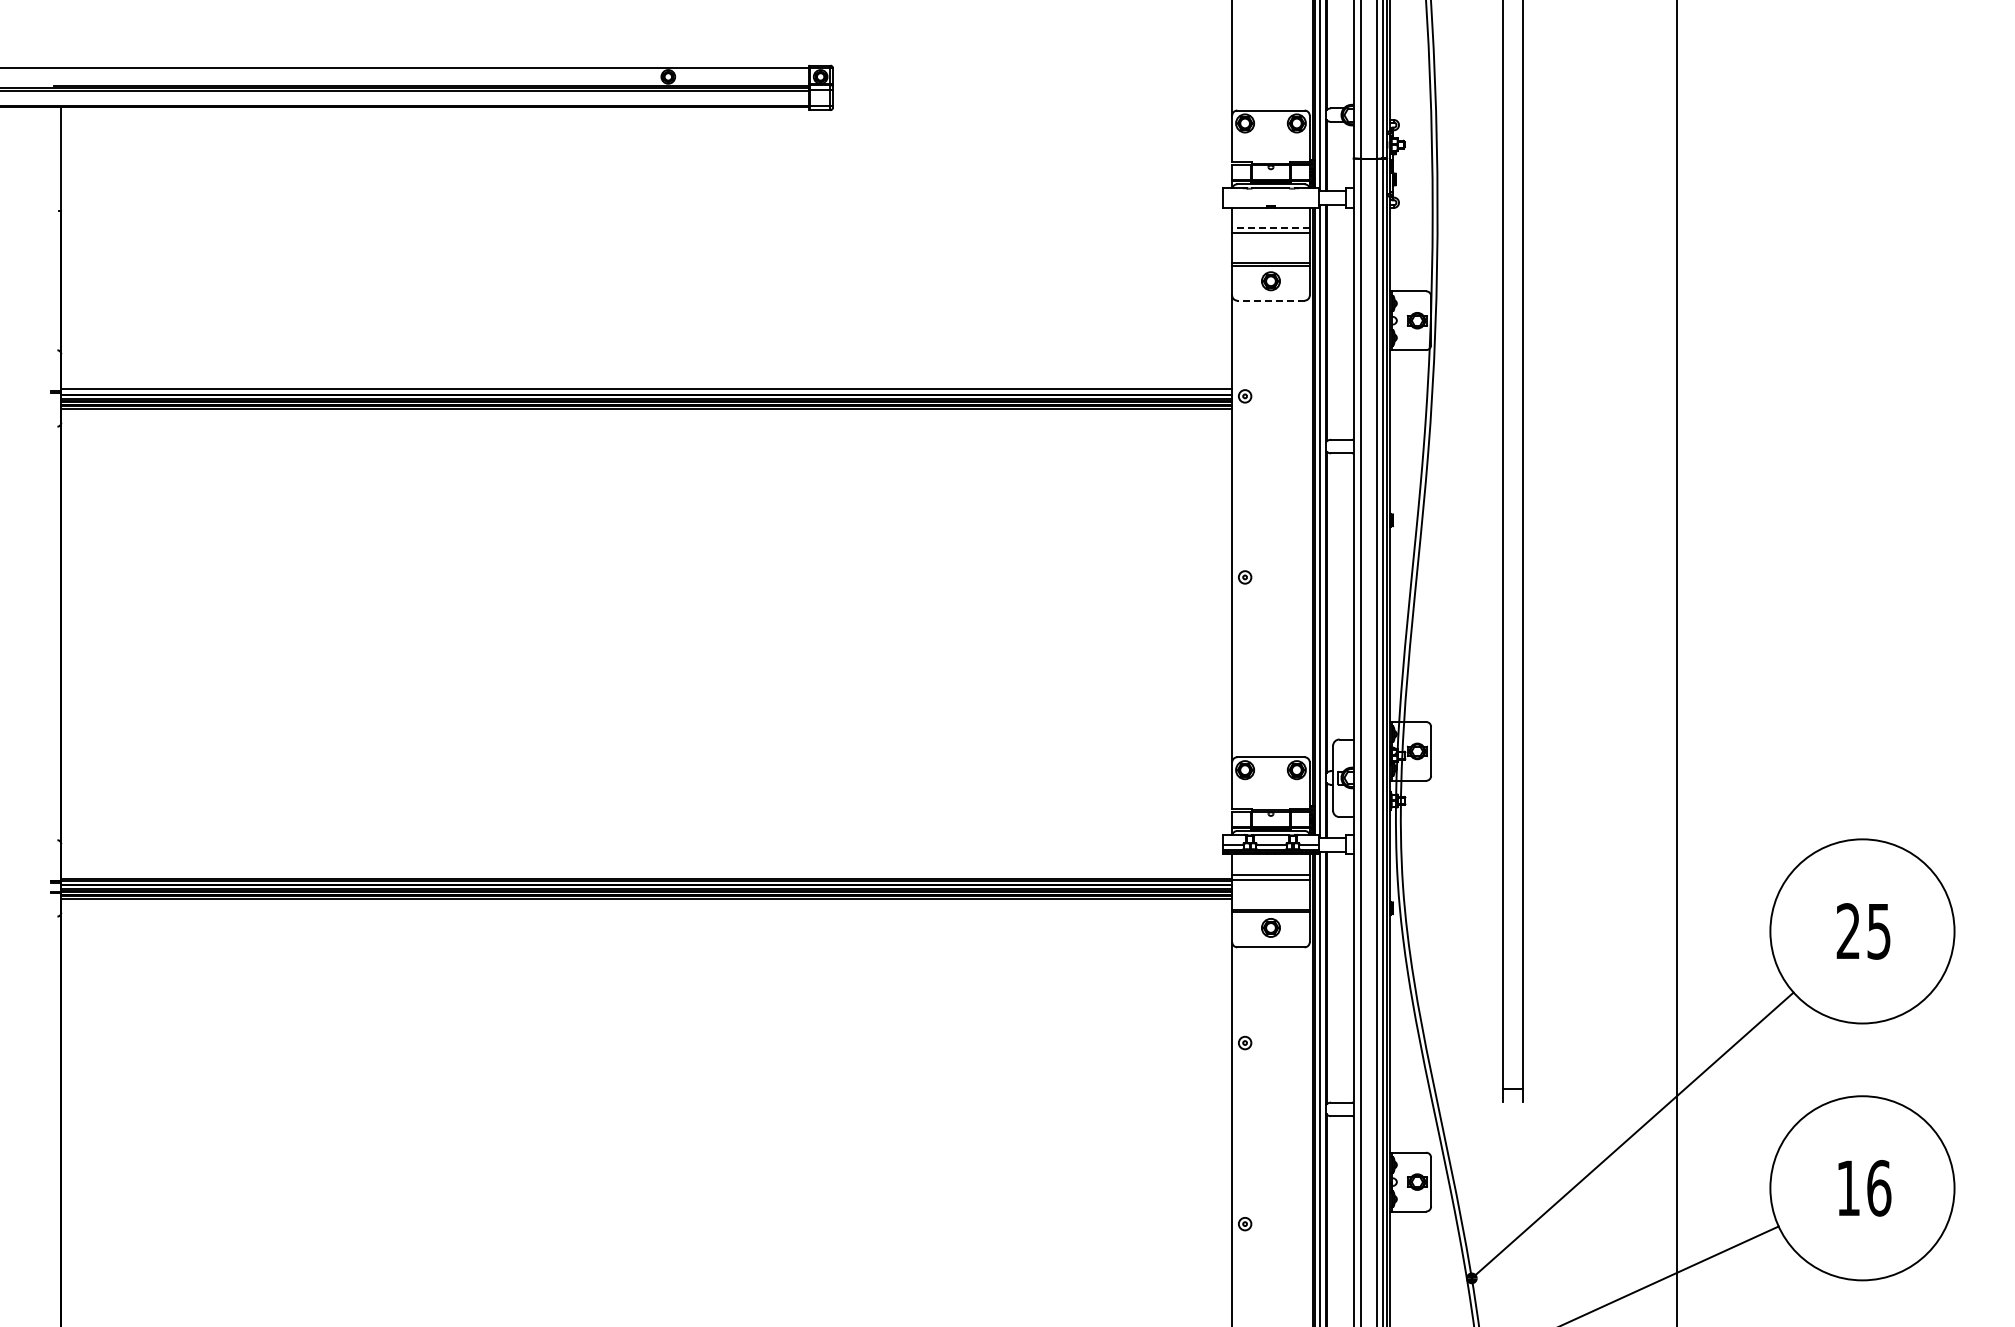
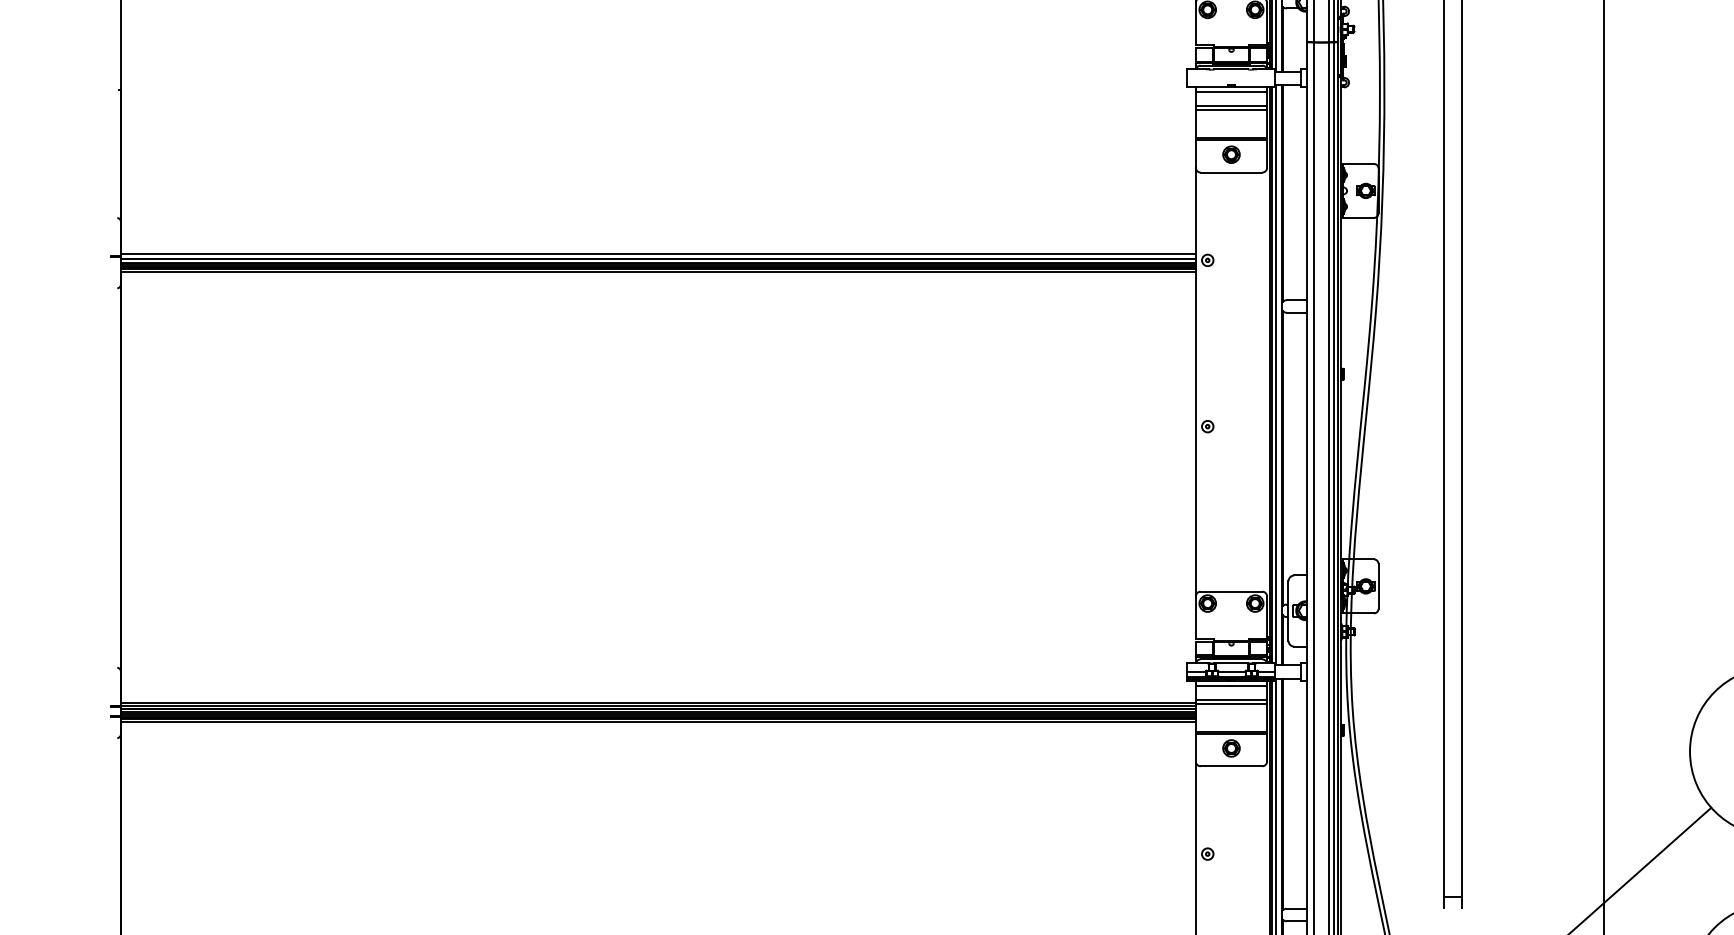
line: (1270, 212) -> (1231, 91), added
line: (1270, 228) -> (1231, 106), dashed -> solid
line: (1270, 300) -> (1231, 172), dashed -> solid
line: (1270, 859) -> (1231, 685), added

